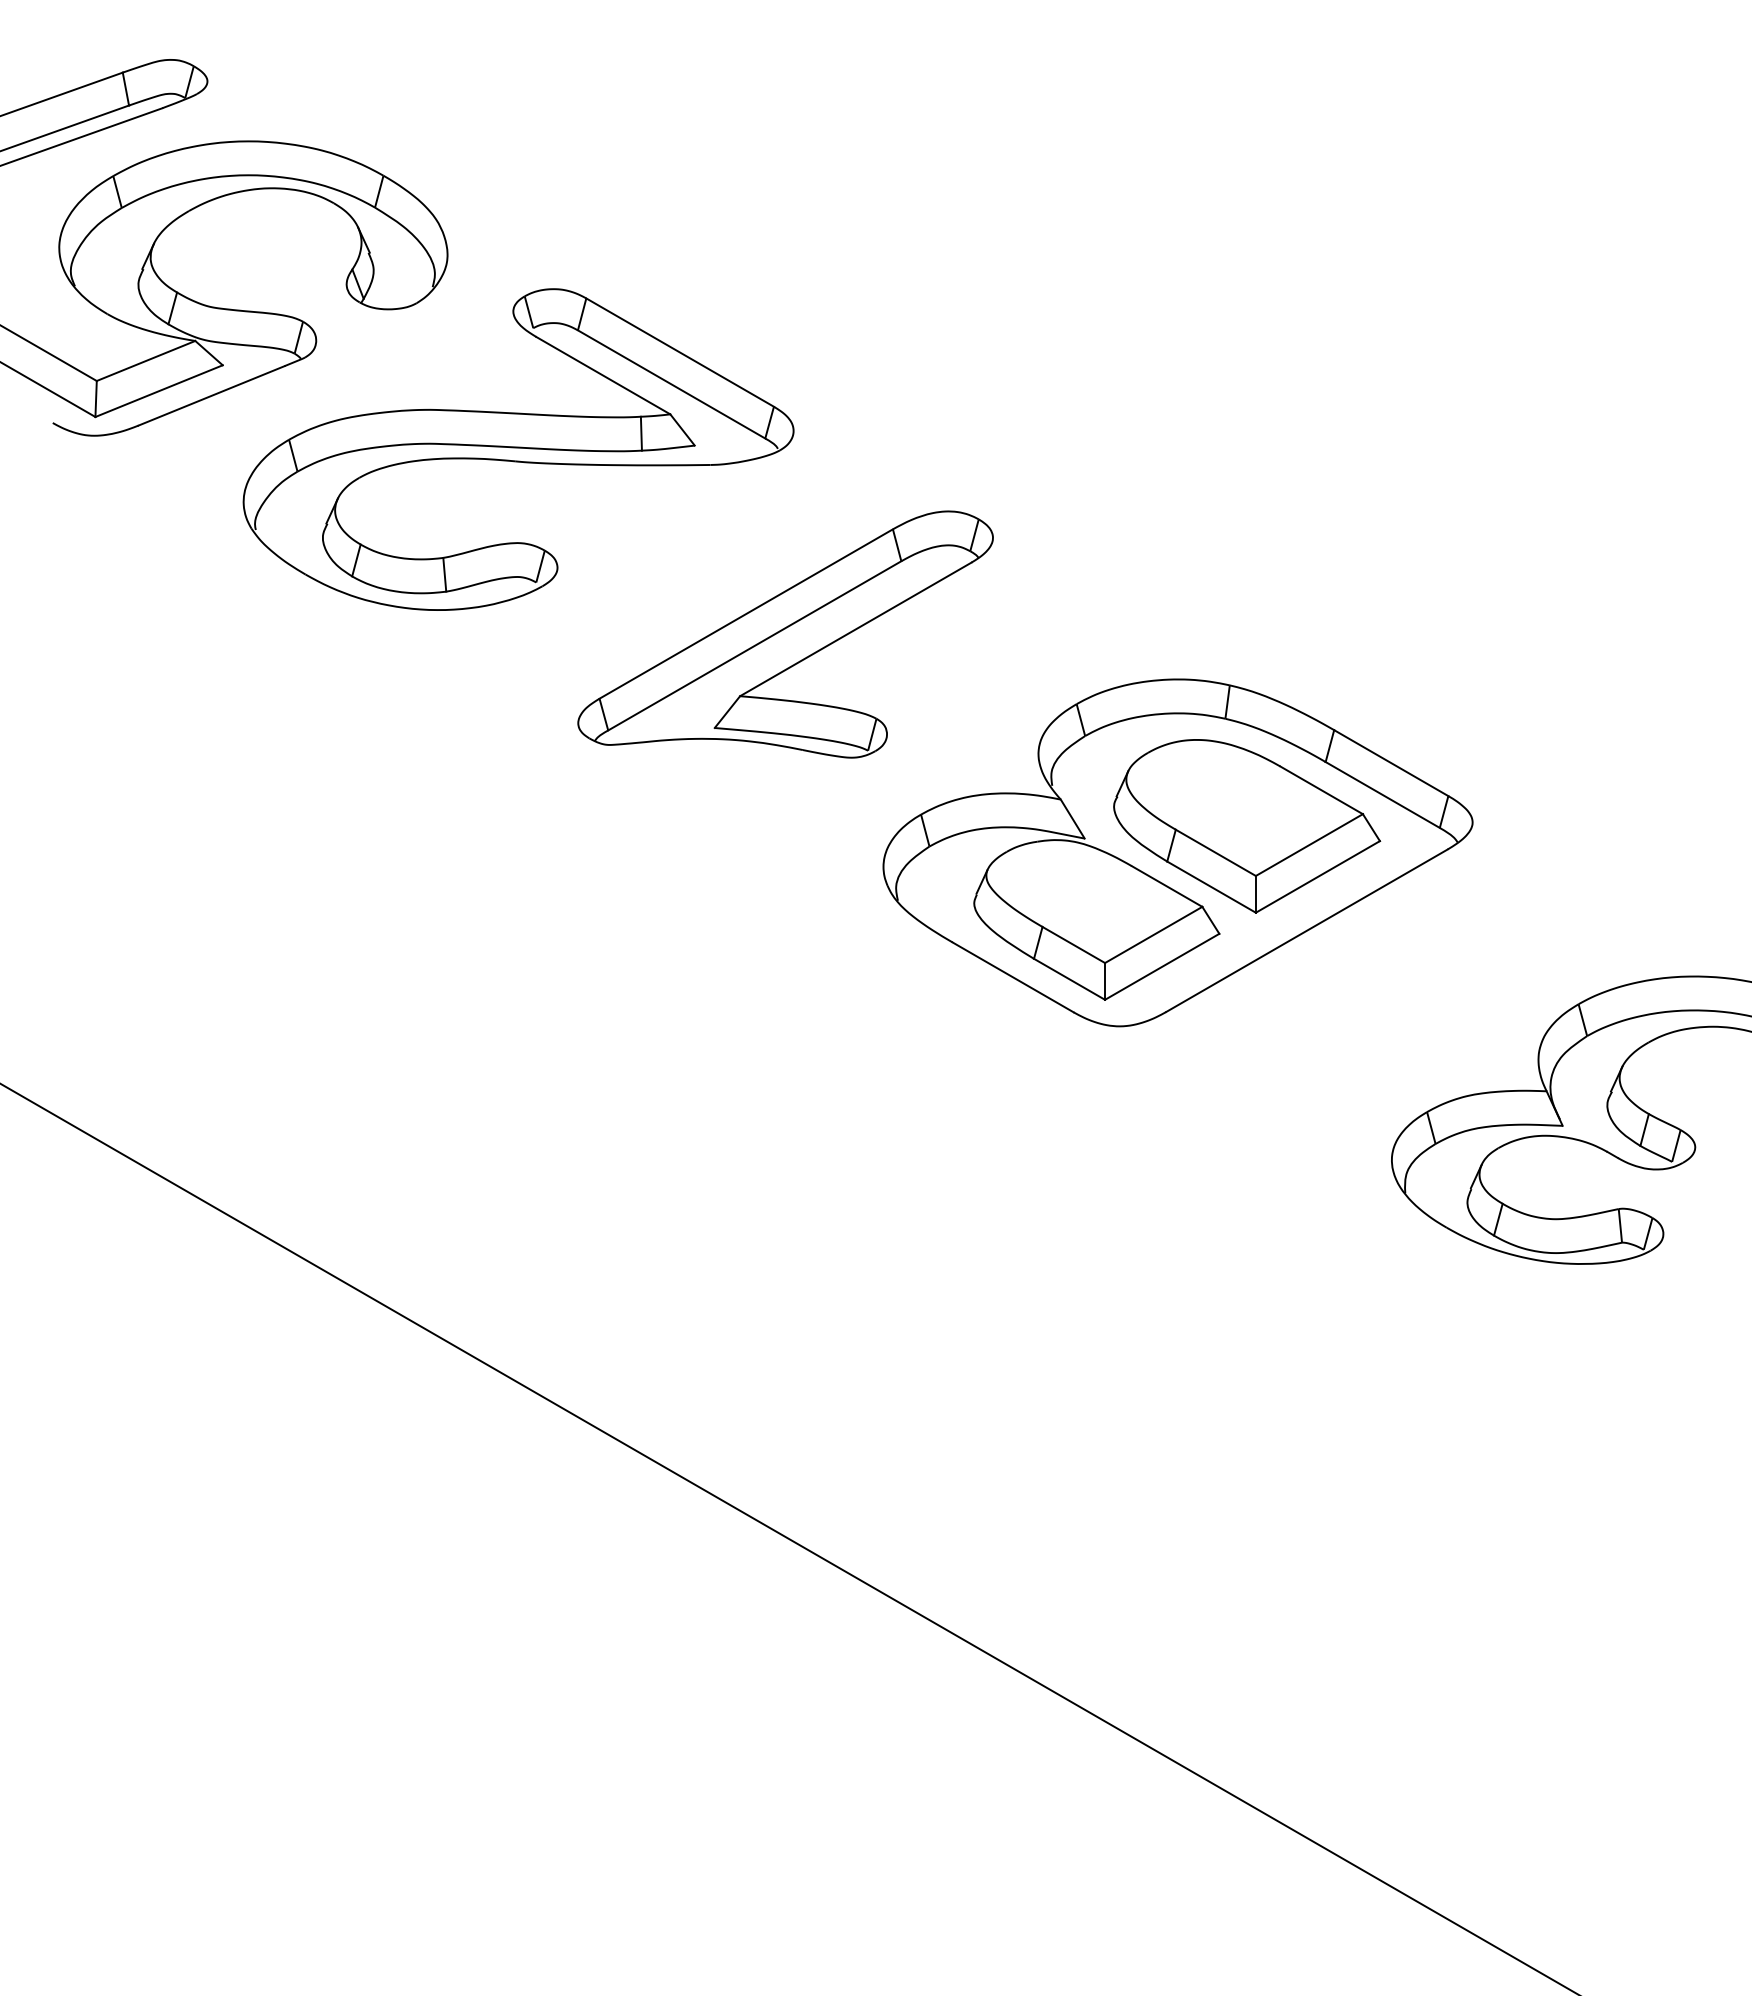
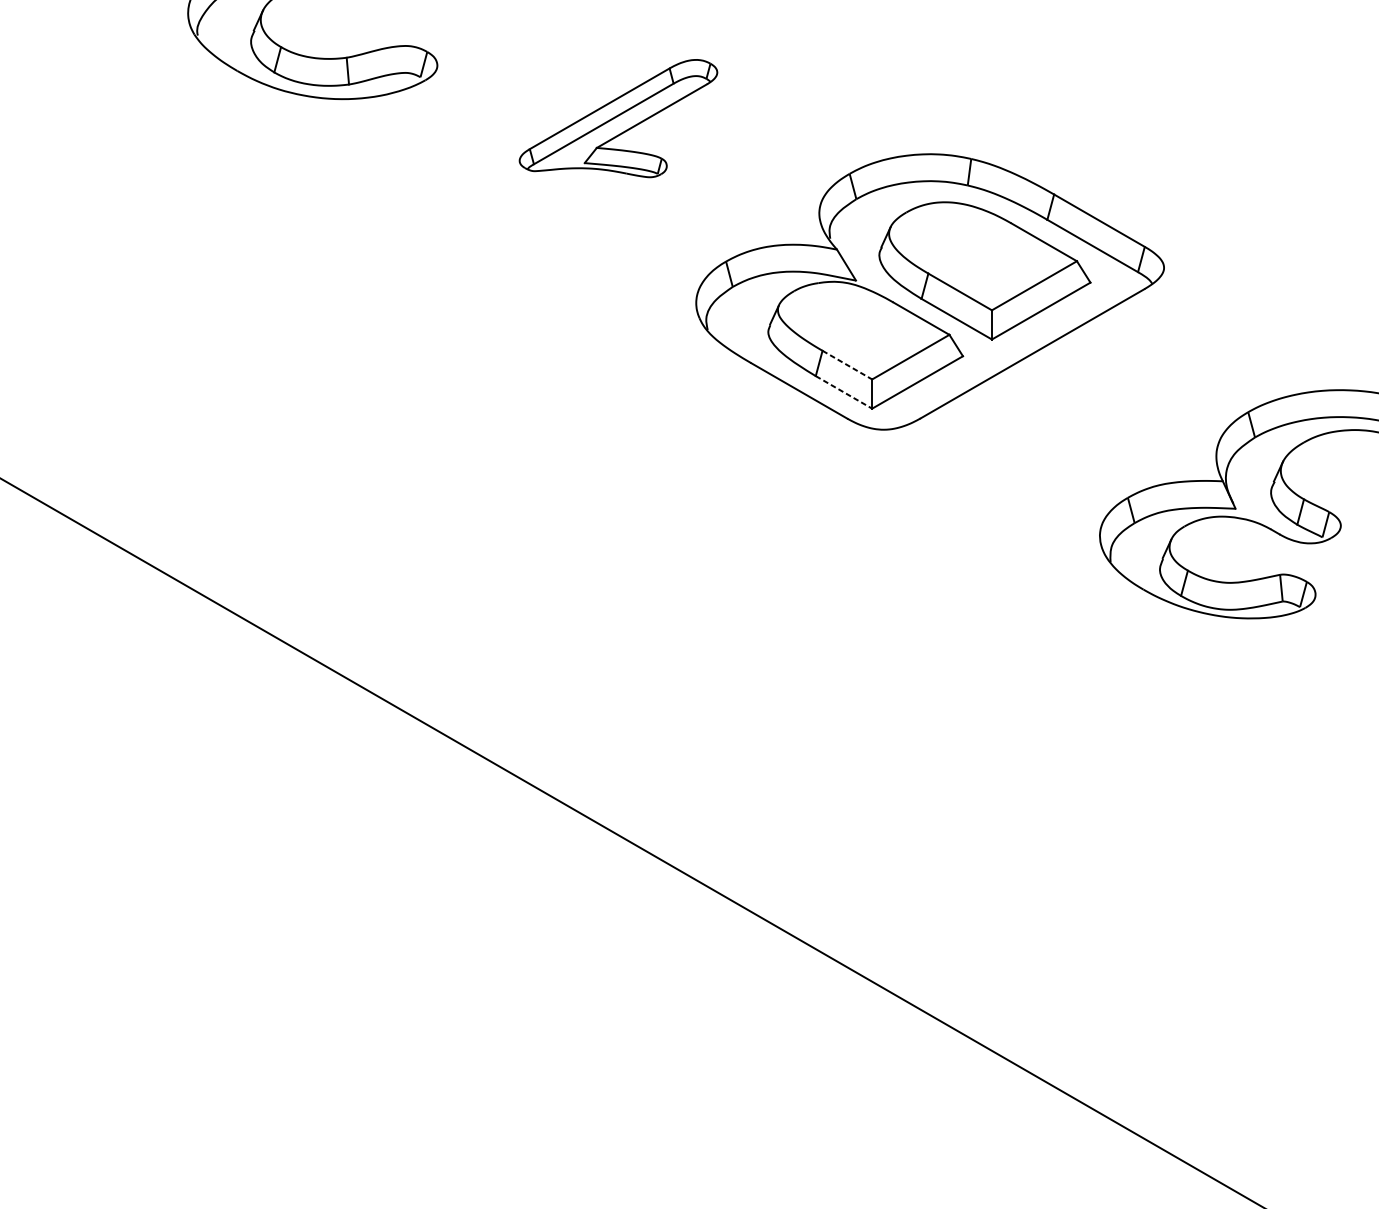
part: (785, 634) -> (618, 118), size x0.6
line: (1074, 945) -> (847, 365), solid -> dashed
line: (1069, 979) -> (843, 392), solid -> dashed

